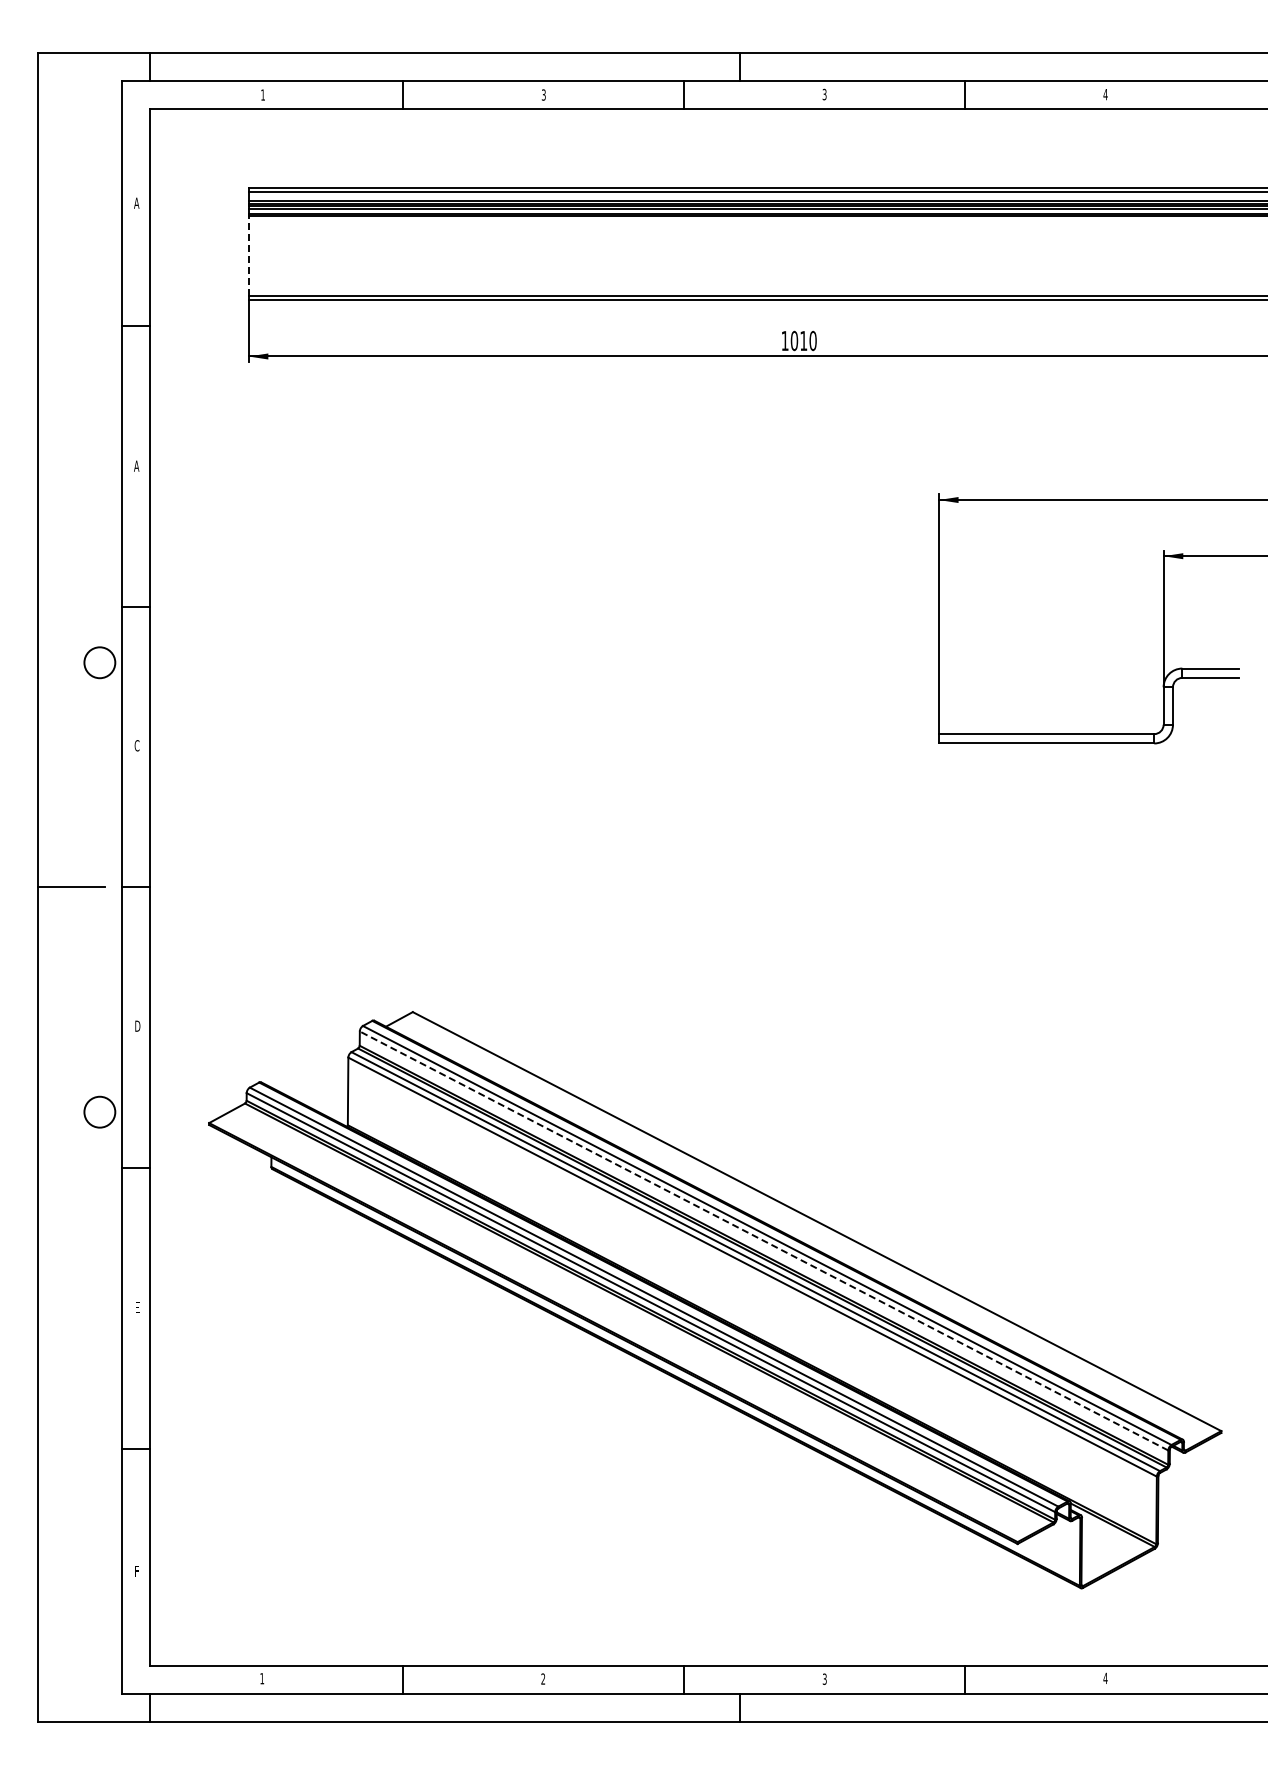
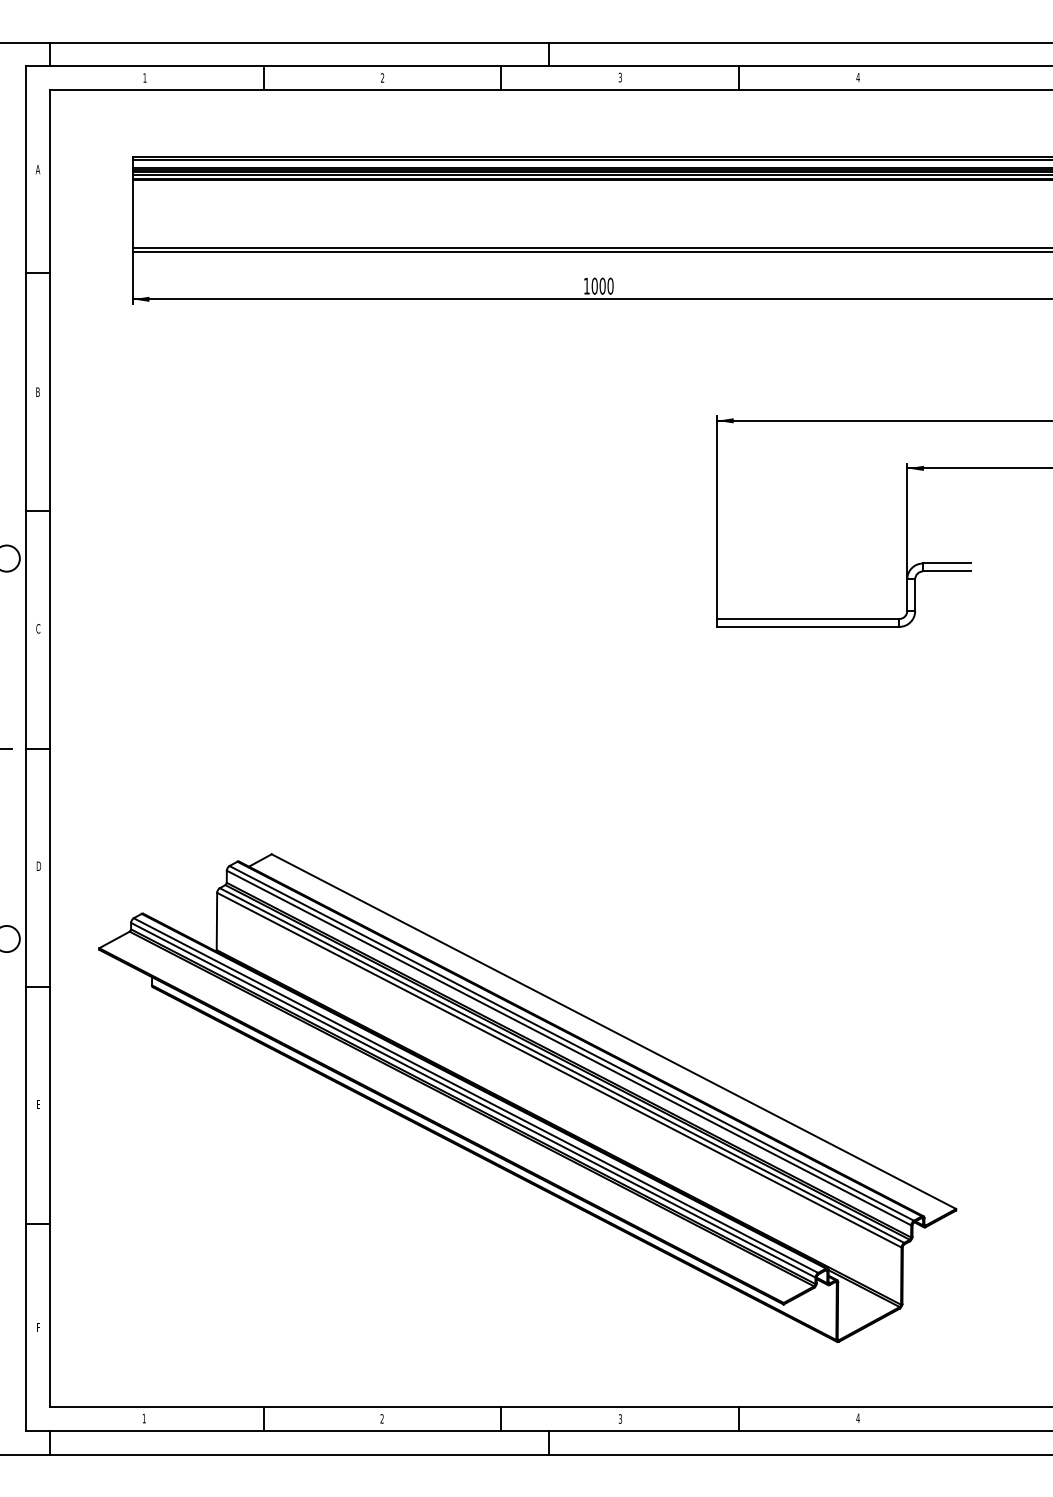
text: (543, 95) -> (382, 78), 3 -> 2
line: (248, 255) -> (132, 213), dashed -> solid
text: (803, 340) -> (602, 285), 1010 -> 1000
text: (136, 465) -> (37, 391), A -> B
line: (763, 1240) -> (568, 1047), dashed -> solid

